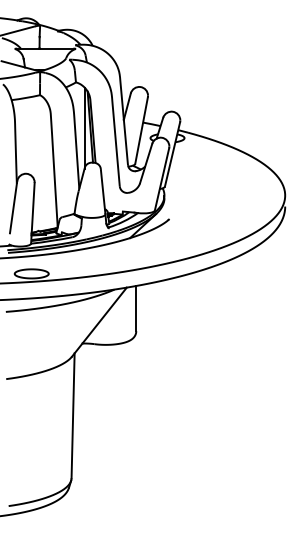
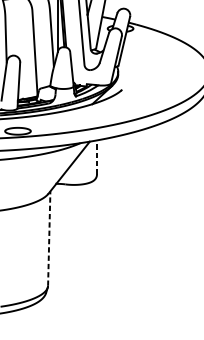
line: (136, 308) -> (97, 157), solid -> dashed
line: (73, 415) -> (49, 238), solid -> dashed

